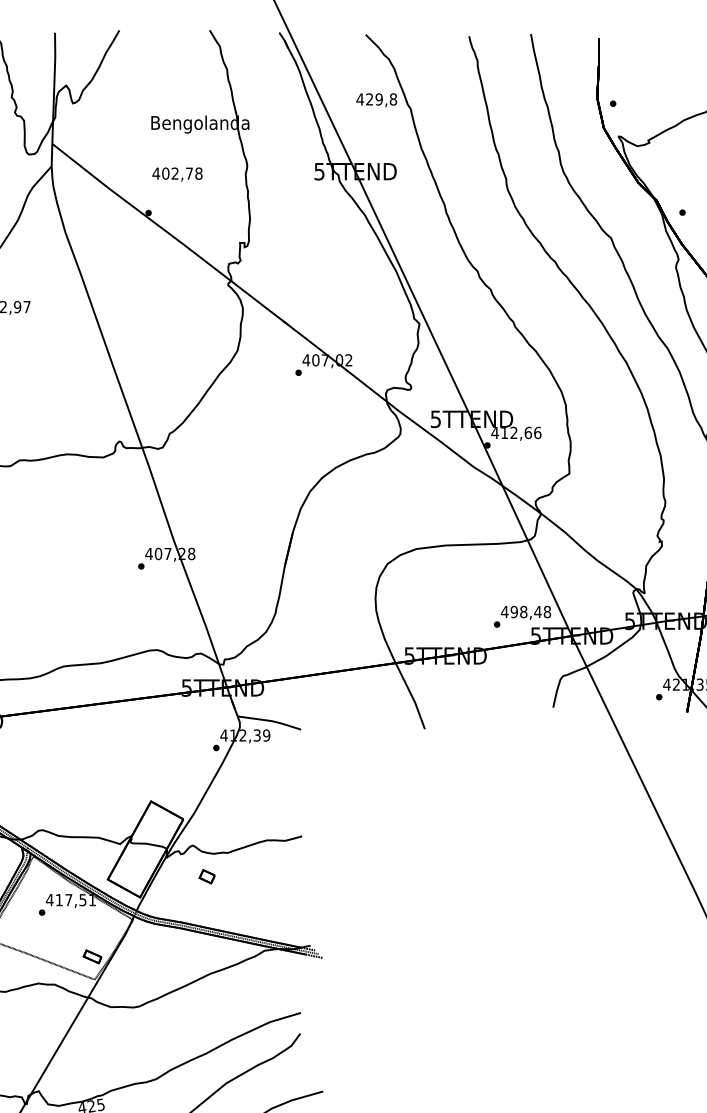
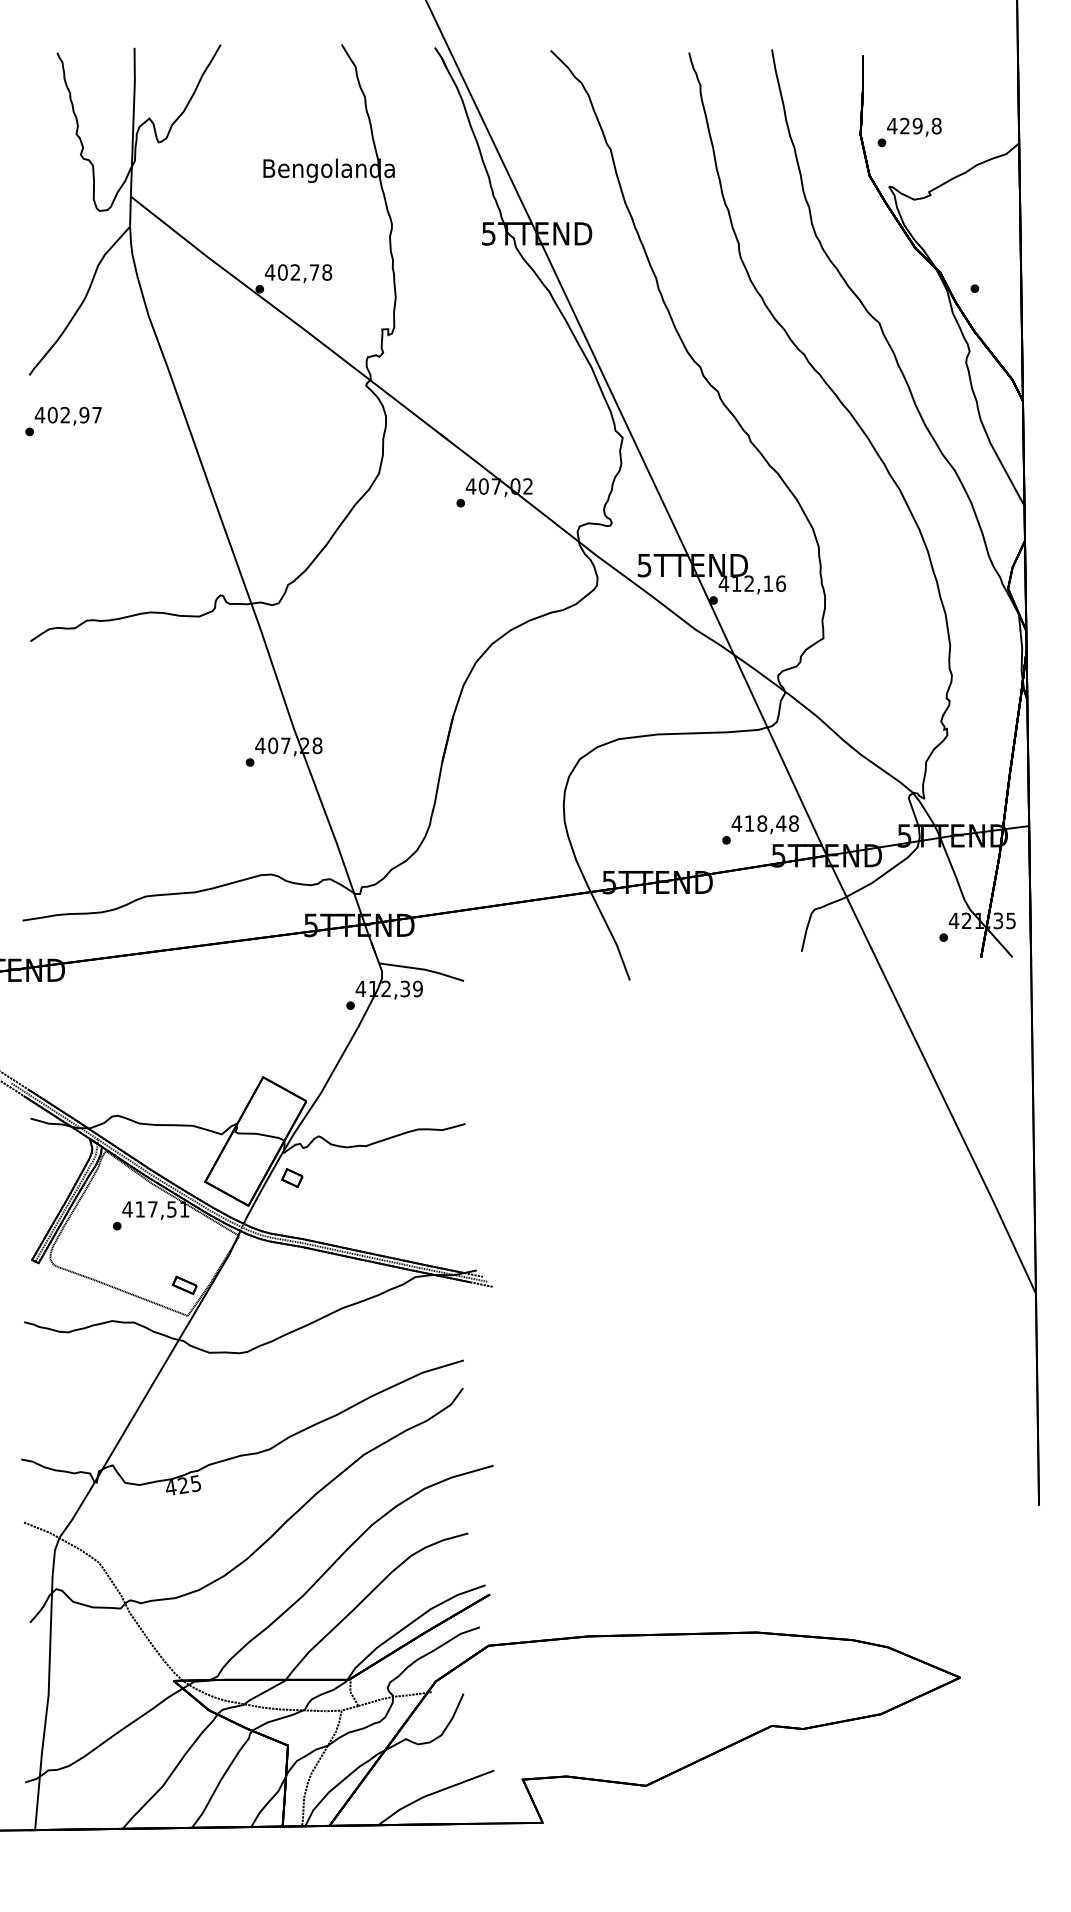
text: (376, 99) -> (914, 126), moved
text: (177, 174) -> (298, 273), moved
text: (528, 432) -> (768, 583), 412,66 -> 412,16
text: (514, 611) -> (749, 823), 498,48 -> 418,48
part: (207, 876) -> (292, 1177), moved

